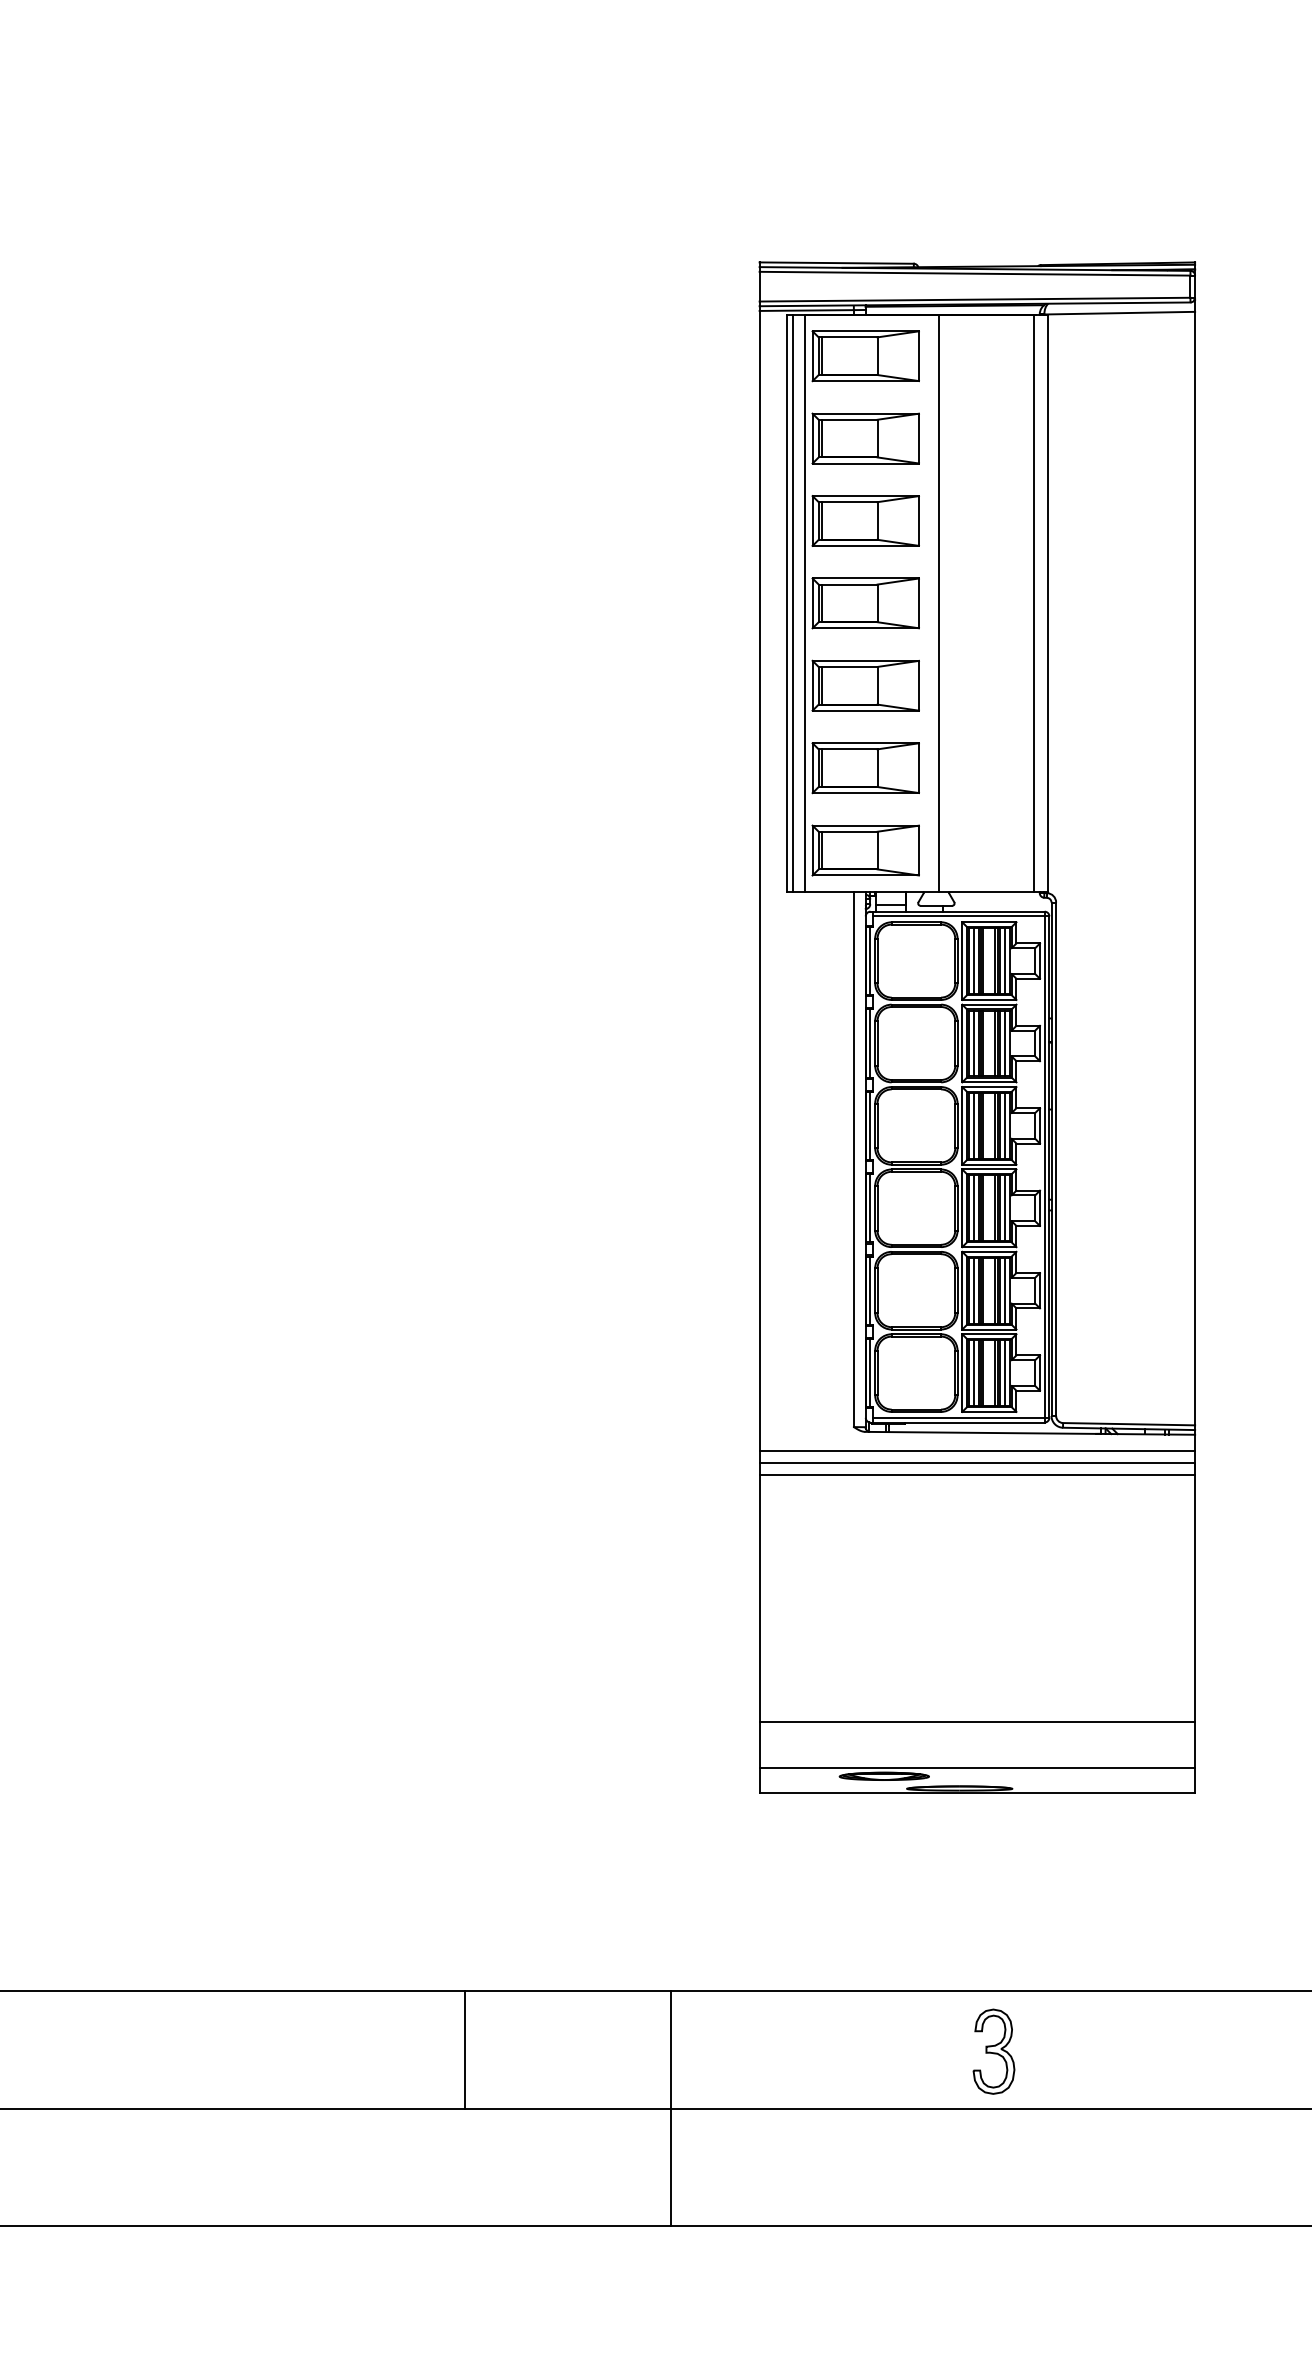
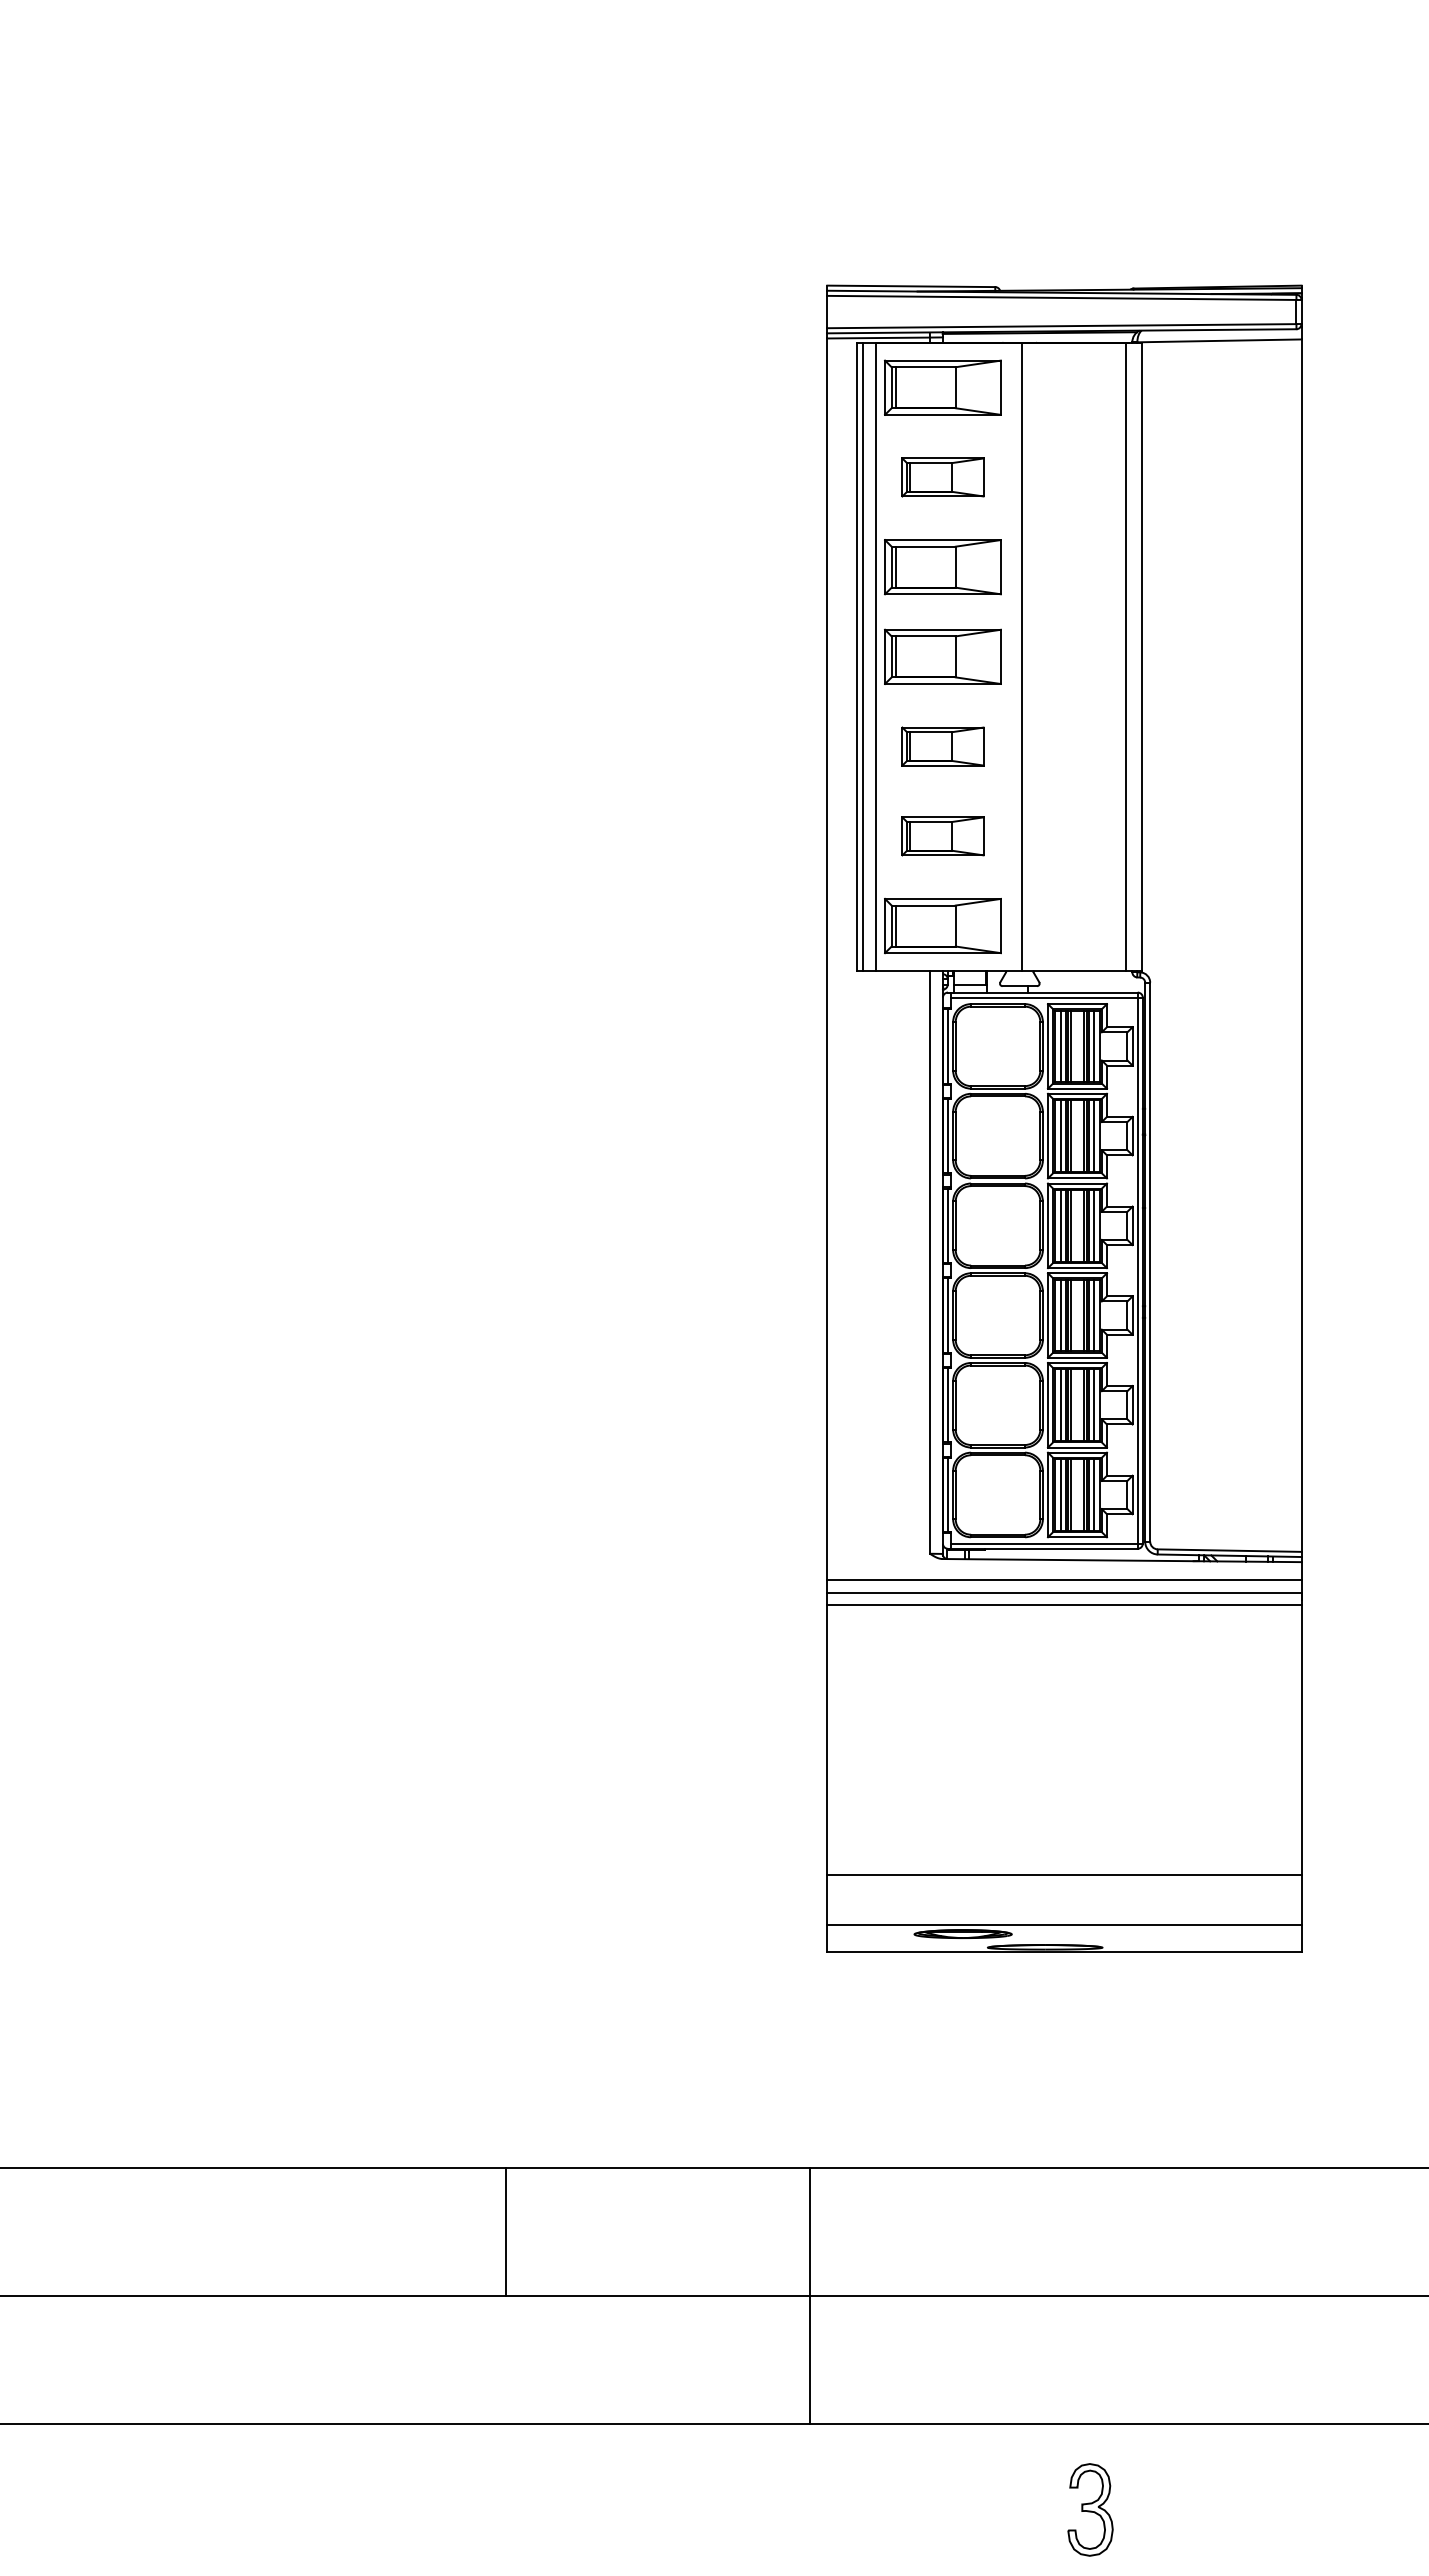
part: (865, 438) -> (942, 477), size x0.7
part: (865, 685) -> (942, 746), size x0.7
part: (865, 768) -> (942, 836), size x0.7
part: (993, 2051) -> (1090, 2509), moved
line: (670, 2108) -> (810, 2295), moved

